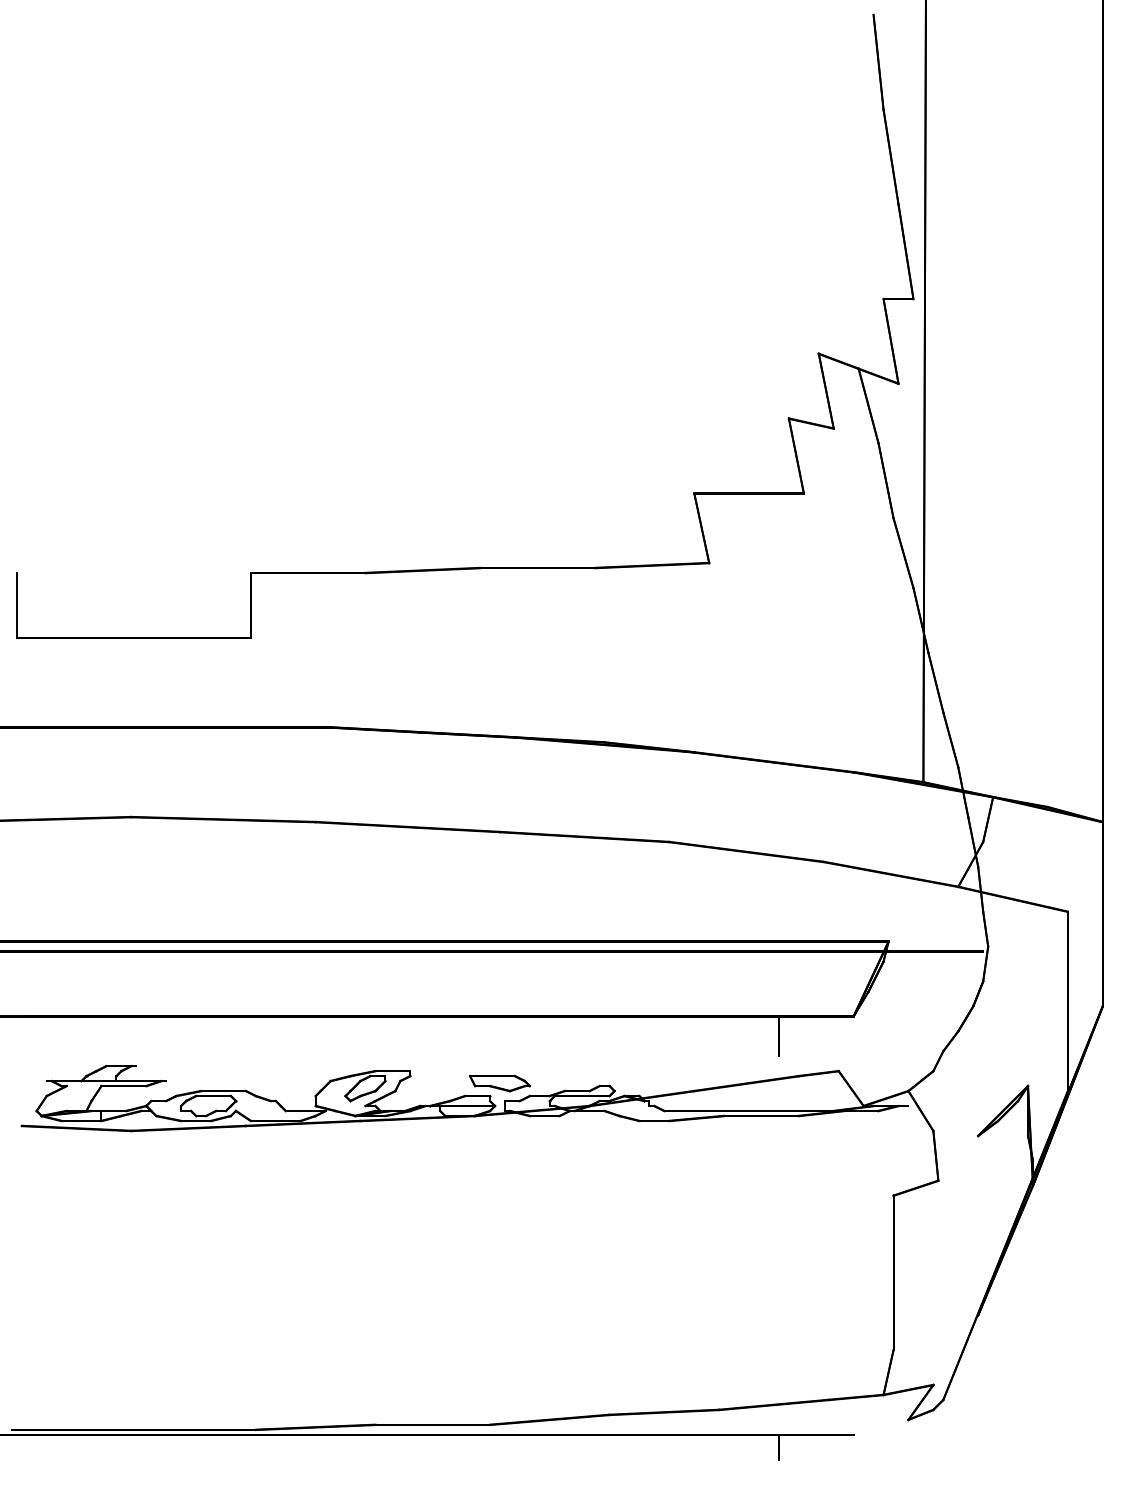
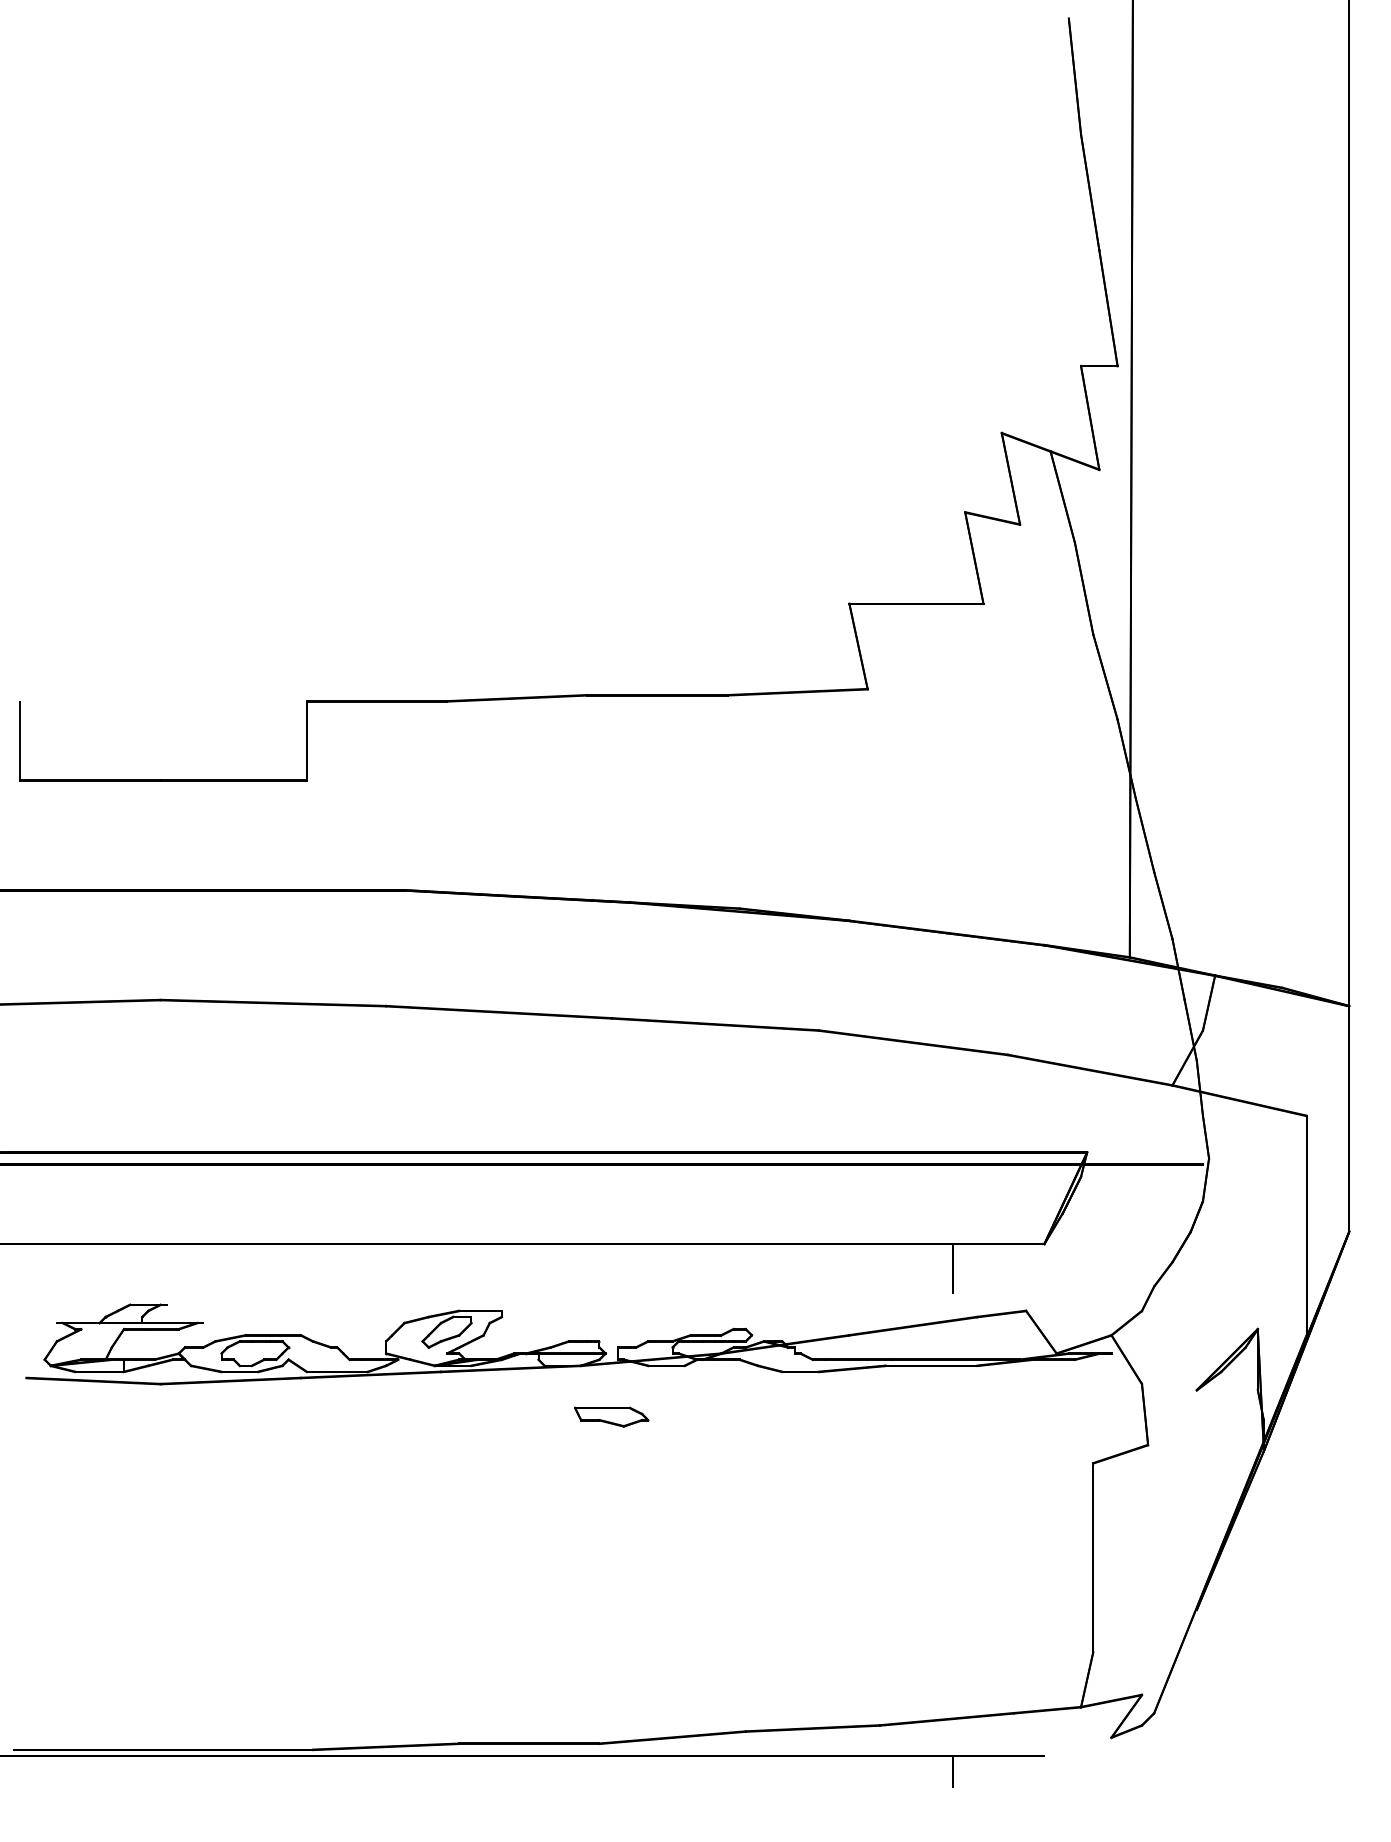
part: (499, 1083) -> (611, 1416), moved

